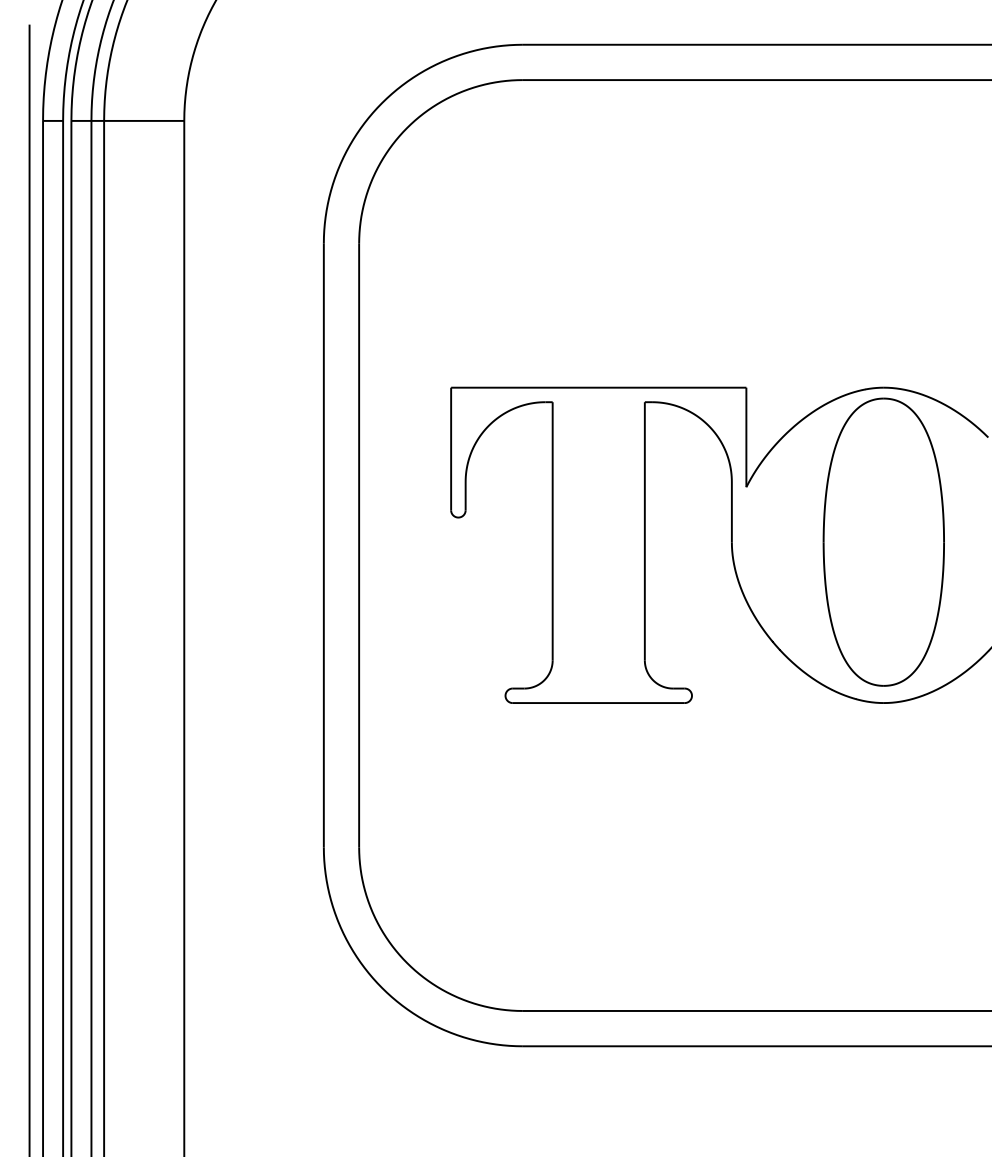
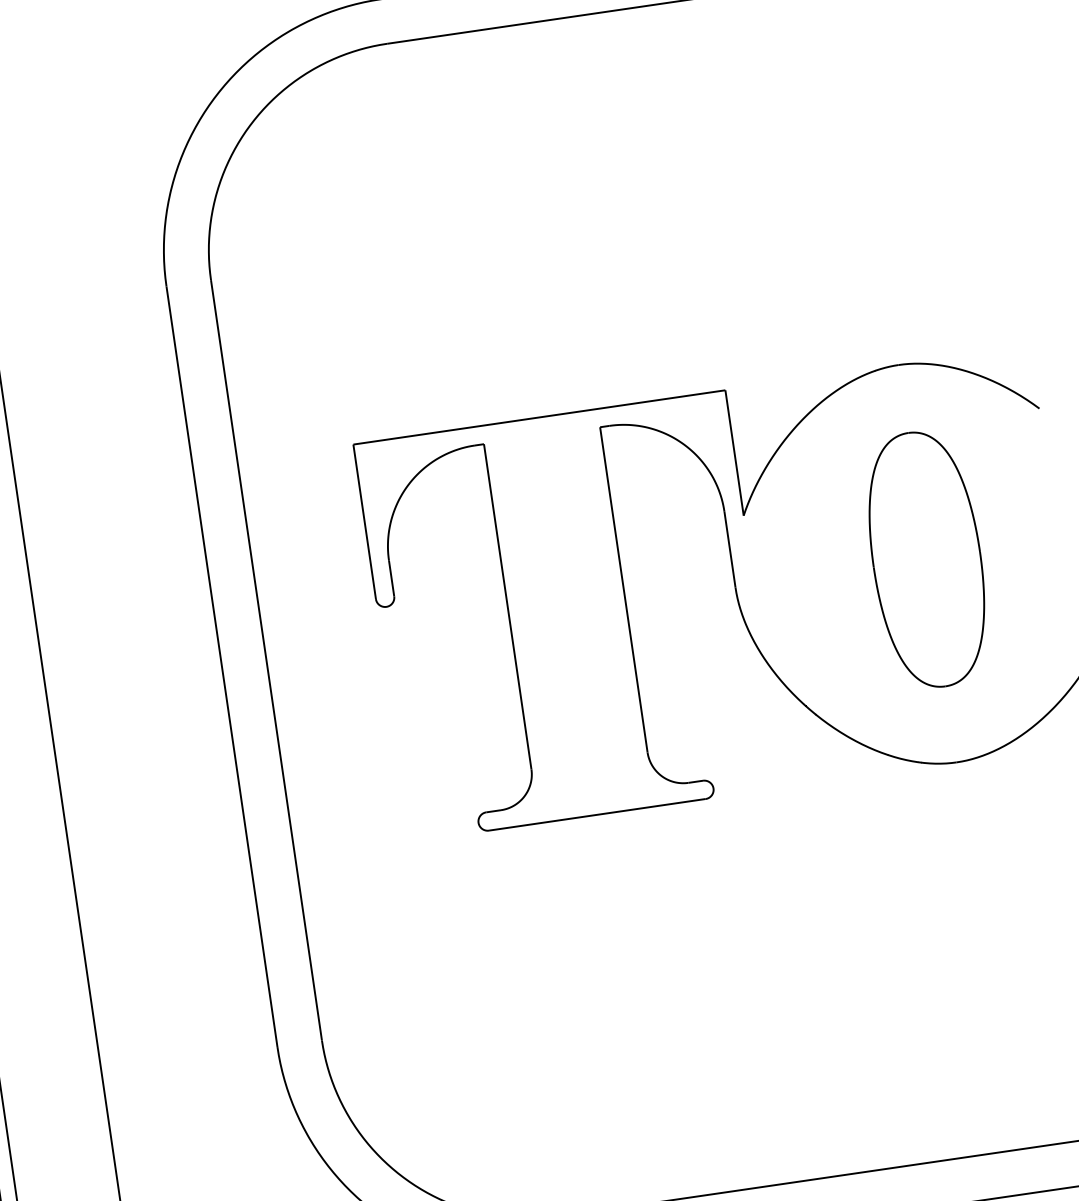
part: (883, 541) -> (926, 558), size x0.7

